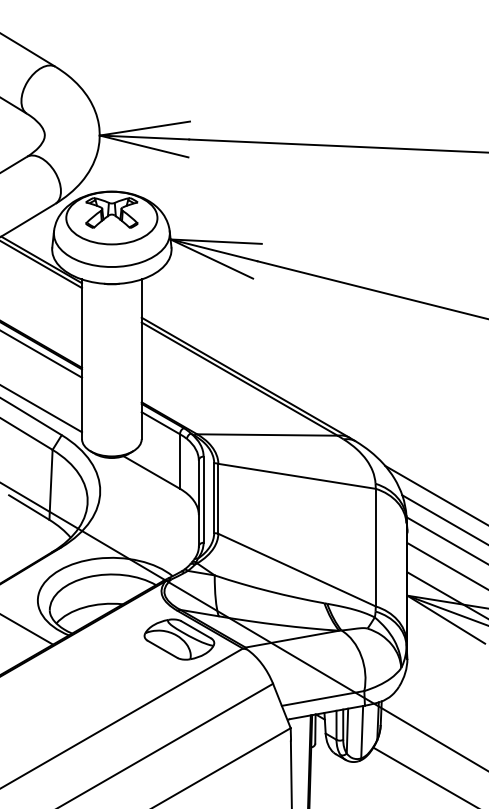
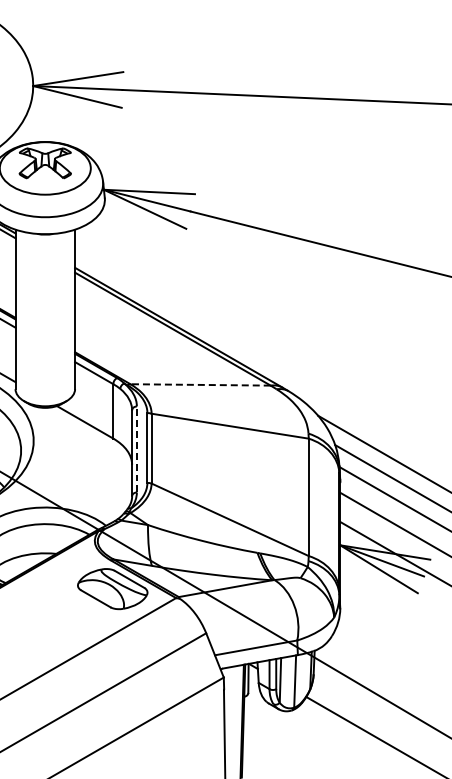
line: (266, 435) -> (199, 385), solid -> dashed
line: (203, 499) -> (136, 449), solid -> dashed

